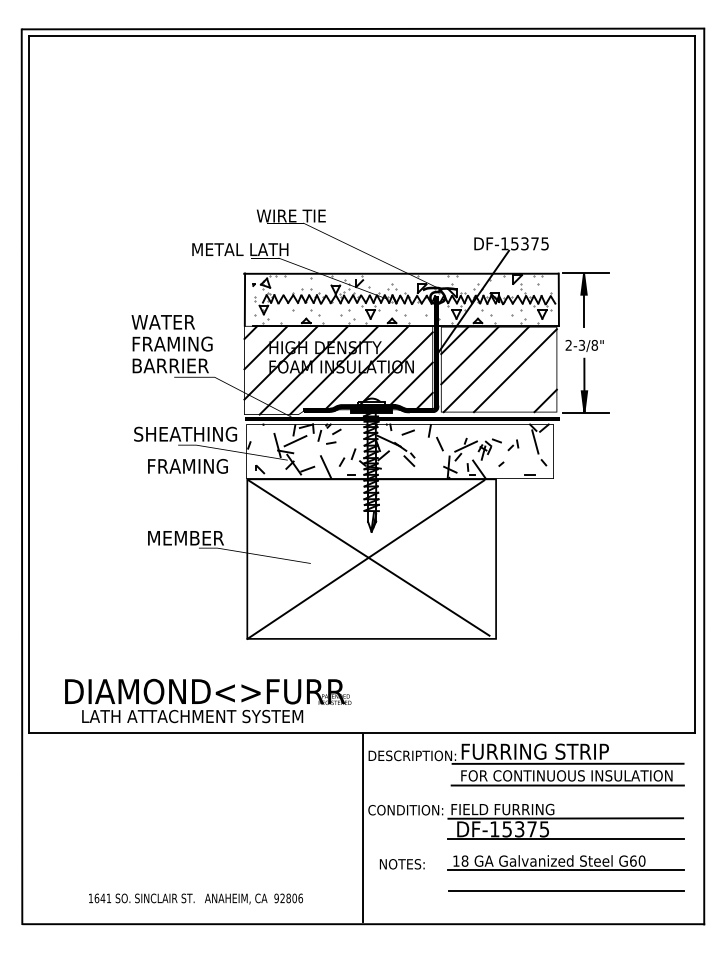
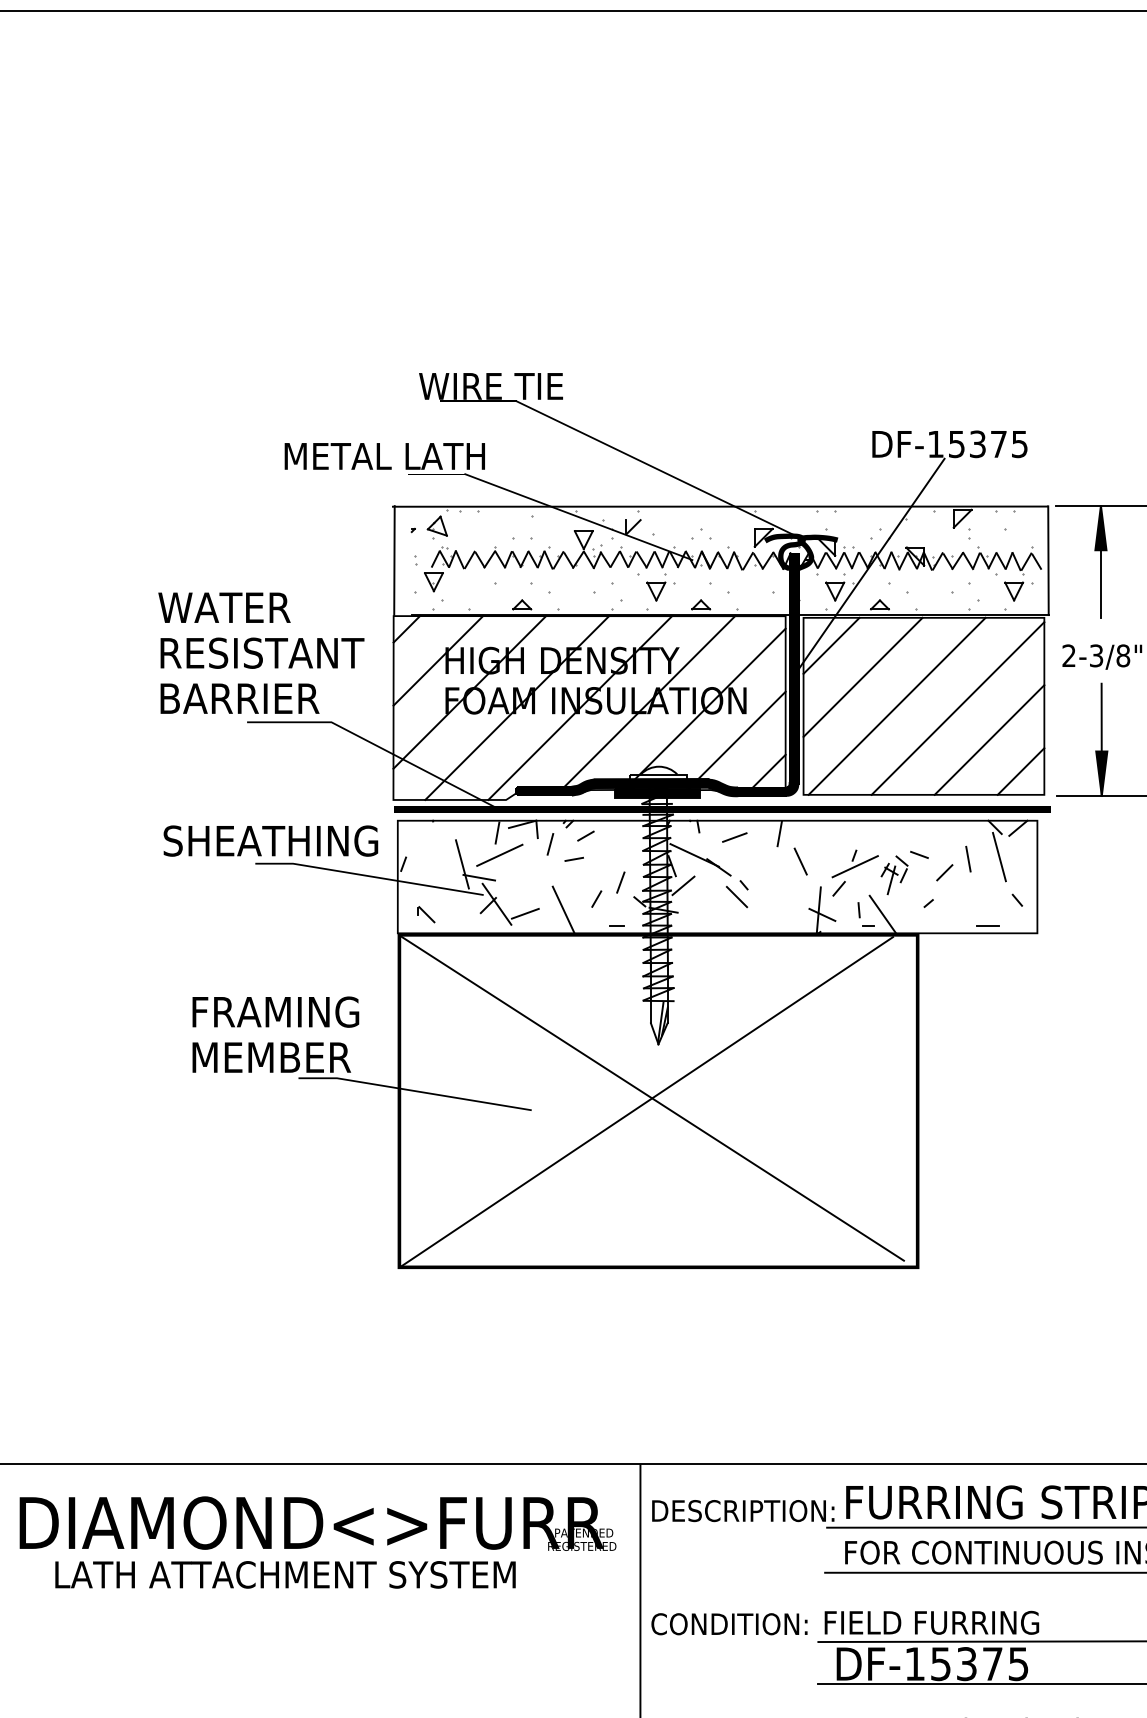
text: (182, 343) -> (264, 651), FRAMING -> RESISTANT
line: (530, 385) -> (989, 739), added
part: (513, 445) -> (953, 864), size x1.67
text: (187, 466) -> (274, 1012), moved
text: (208, 700) -> (318, 1541), moved

